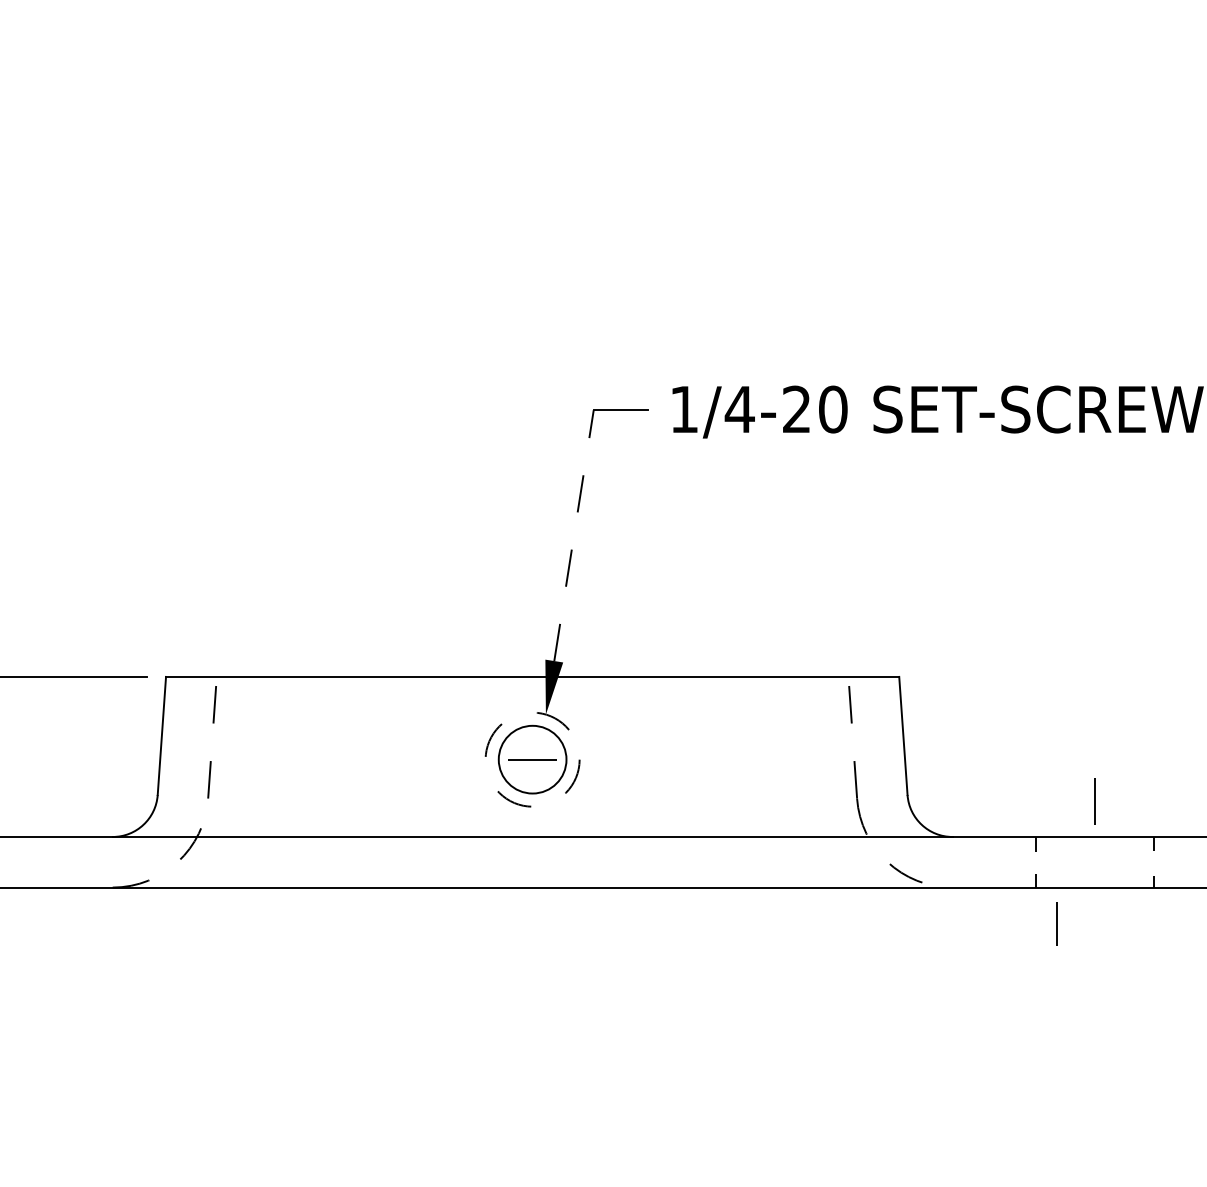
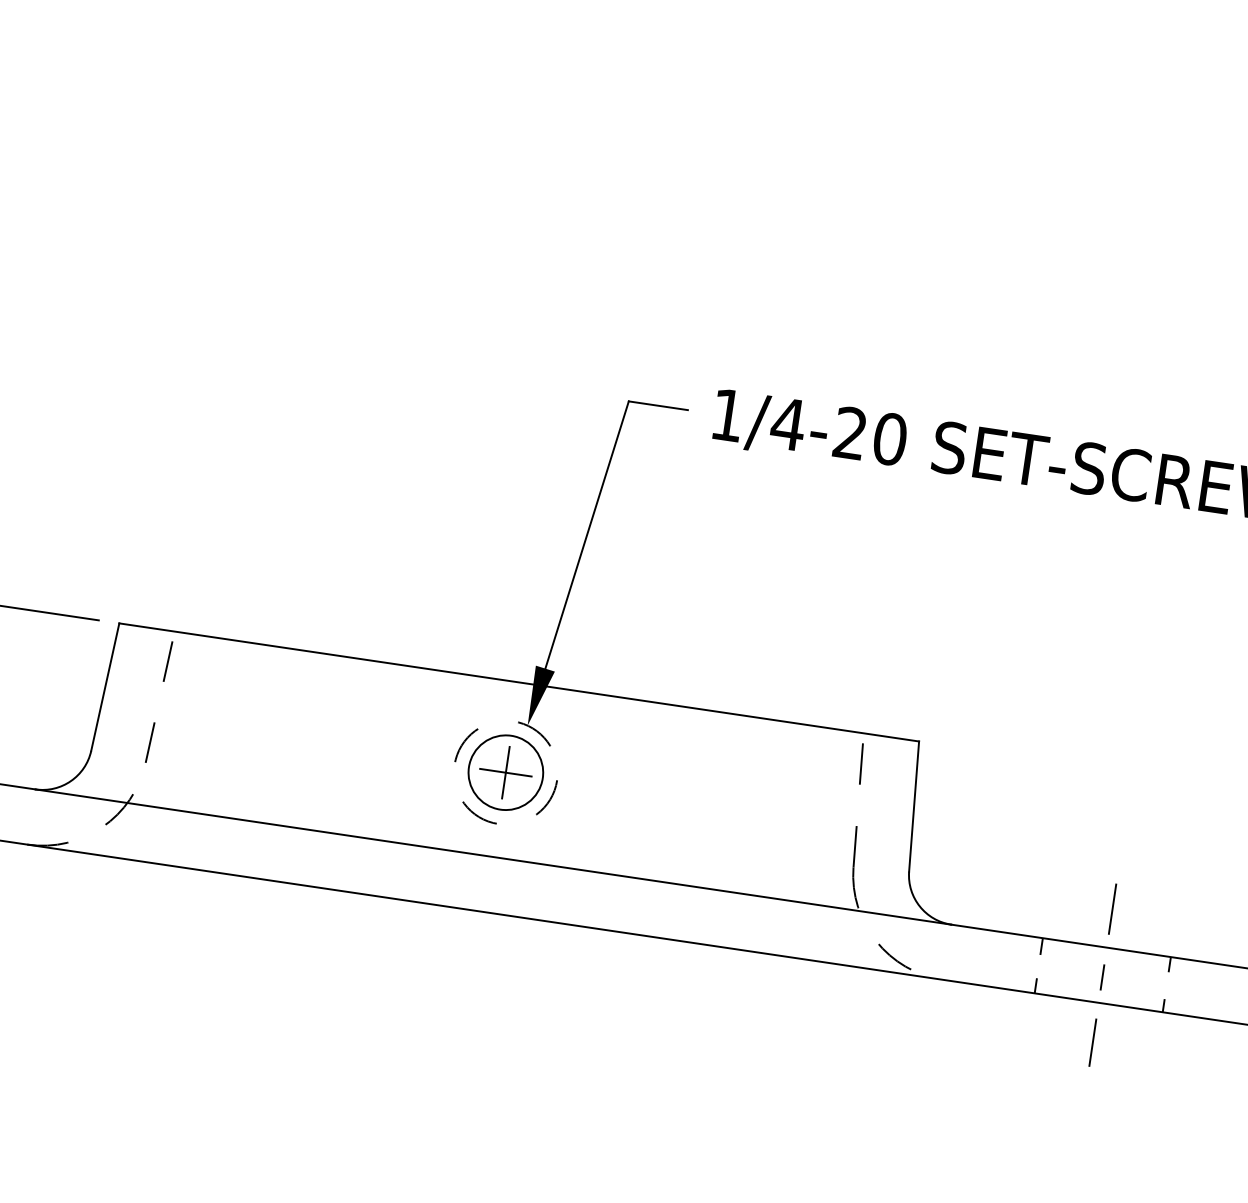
line: (574, 535) -> (587, 534), dashed -> solid
line: (532, 759) -> (505, 772), added
line: (1094, 863) -> (1102, 976), added
line: (1056, 923) -> (1092, 1041), moved

